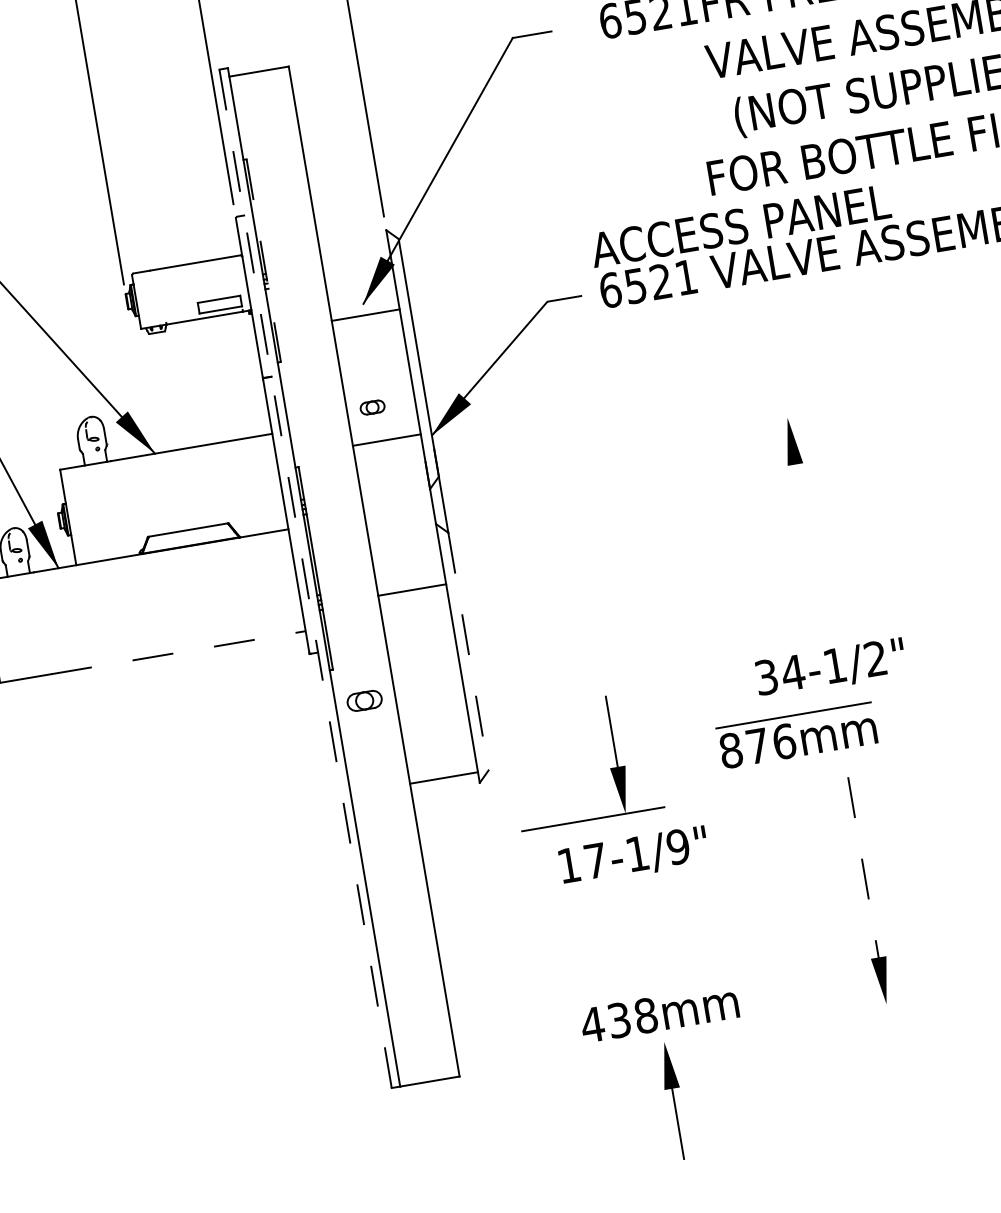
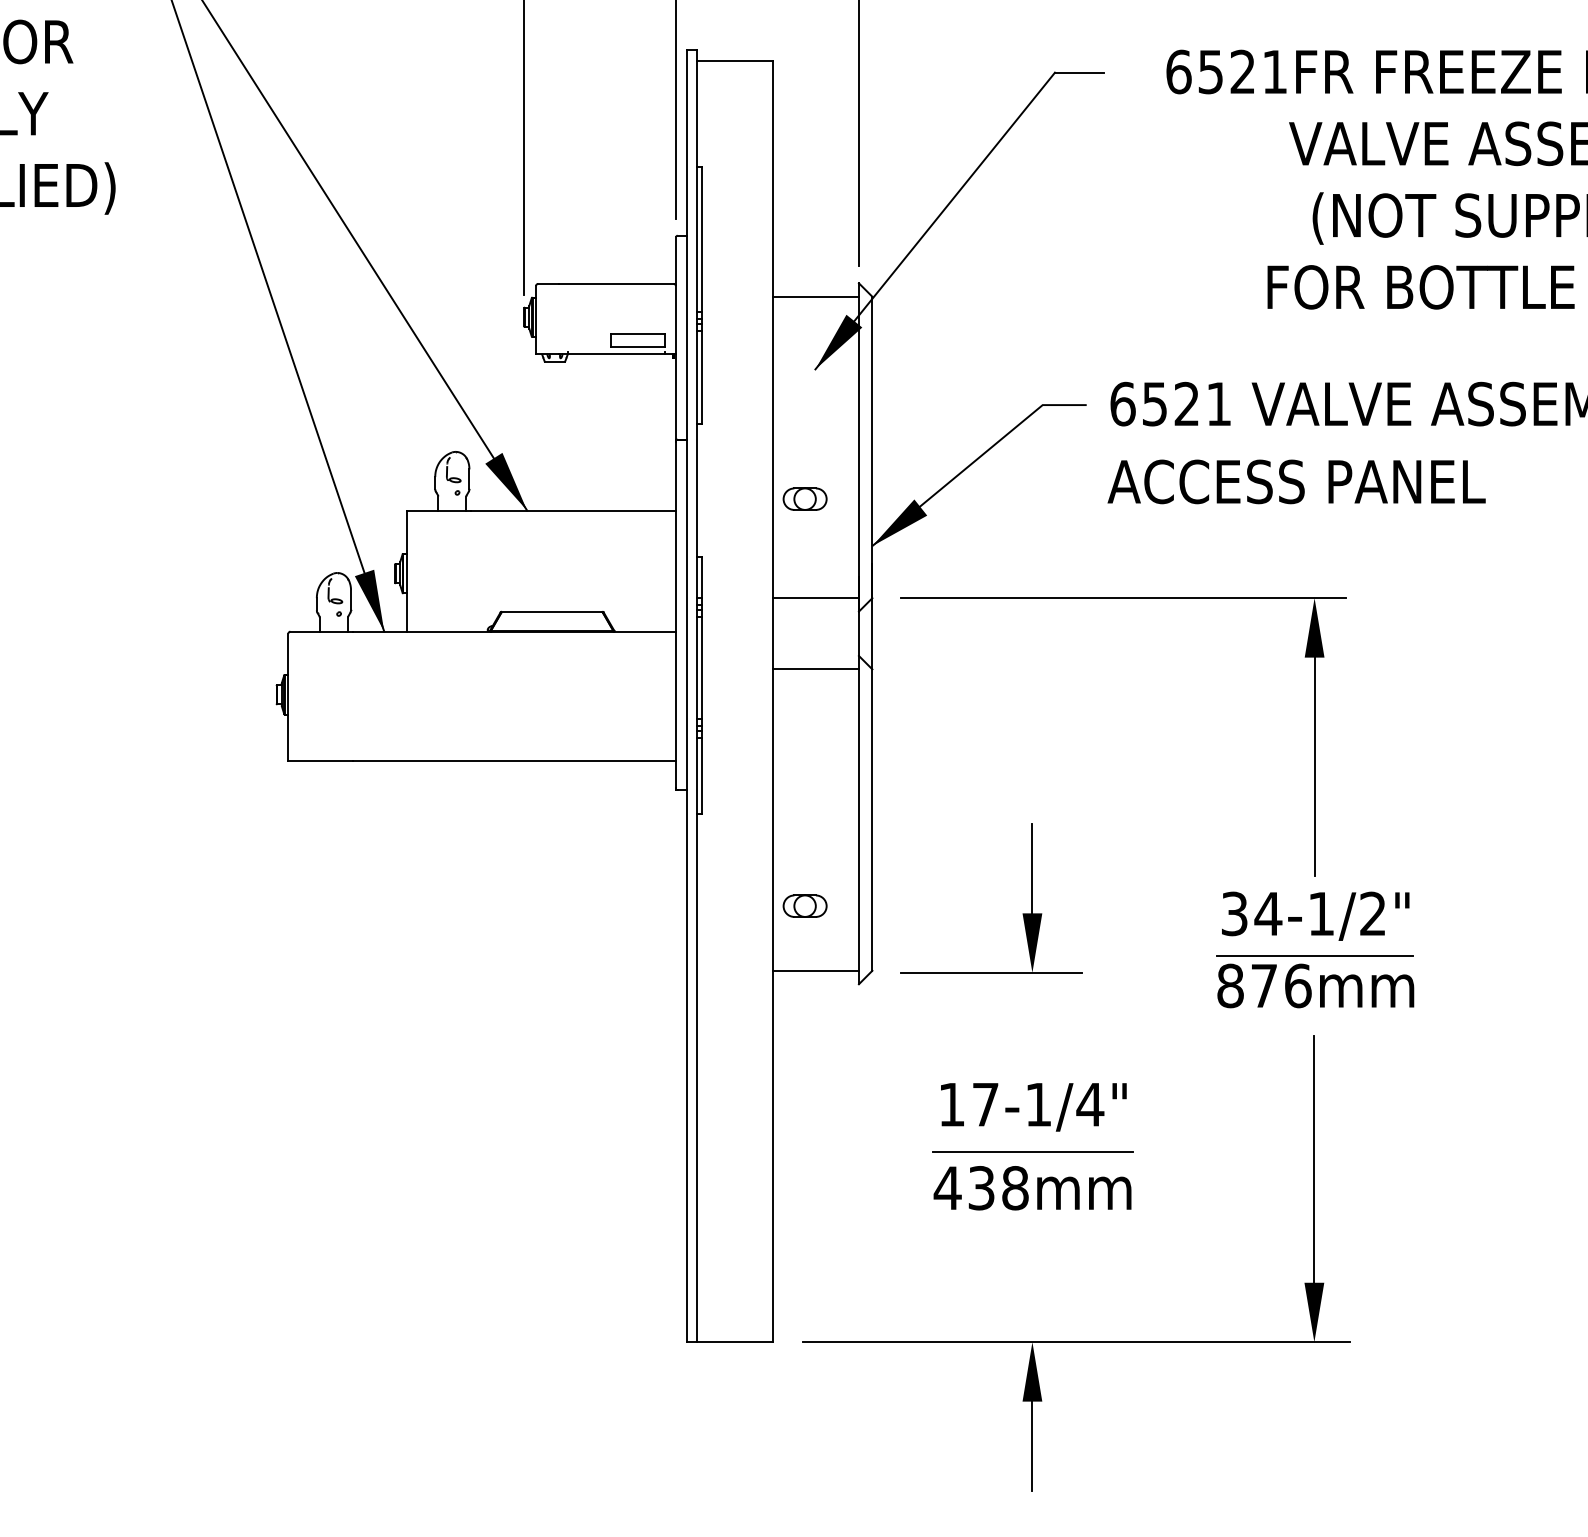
text: (740, 225) -> (1296, 481), moved
line: (263, 260) -> (701, 295), dashed -> solid
line: (365, 315) -> (815, 296), moved
part: (372, 407) -> (804, 498), size x1.43
line: (386, 440) -> (815, 598), moved
line: (636, 443) -> (1123, 598), added
line: (807, 536) -> (1314, 748), added
line: (305, 578) -> (686, 696), dashed -> solid
line: (411, 590) -> (815, 669), moved
line: (468, 651) -> (872, 820), dashed -> solid
line: (178, 652) -> (514, 760), dashed -> solid
part: (364, 700) -> (804, 905), moved
part: (797, 735) -> (1315, 981), moved
part: (609, 768) -> (1022, 913), moved
text: (678, 846) -> (1090, 1104), 17-1/9" -> 17-1/4"
line: (864, 871) -> (1314, 1173), dashed -> solid
line: (638, 891) -> (1032, 1151), added
text: (659, 1013) -> (1032, 1188), moved
line: (699, 1036) -> (1076, 1342), added

